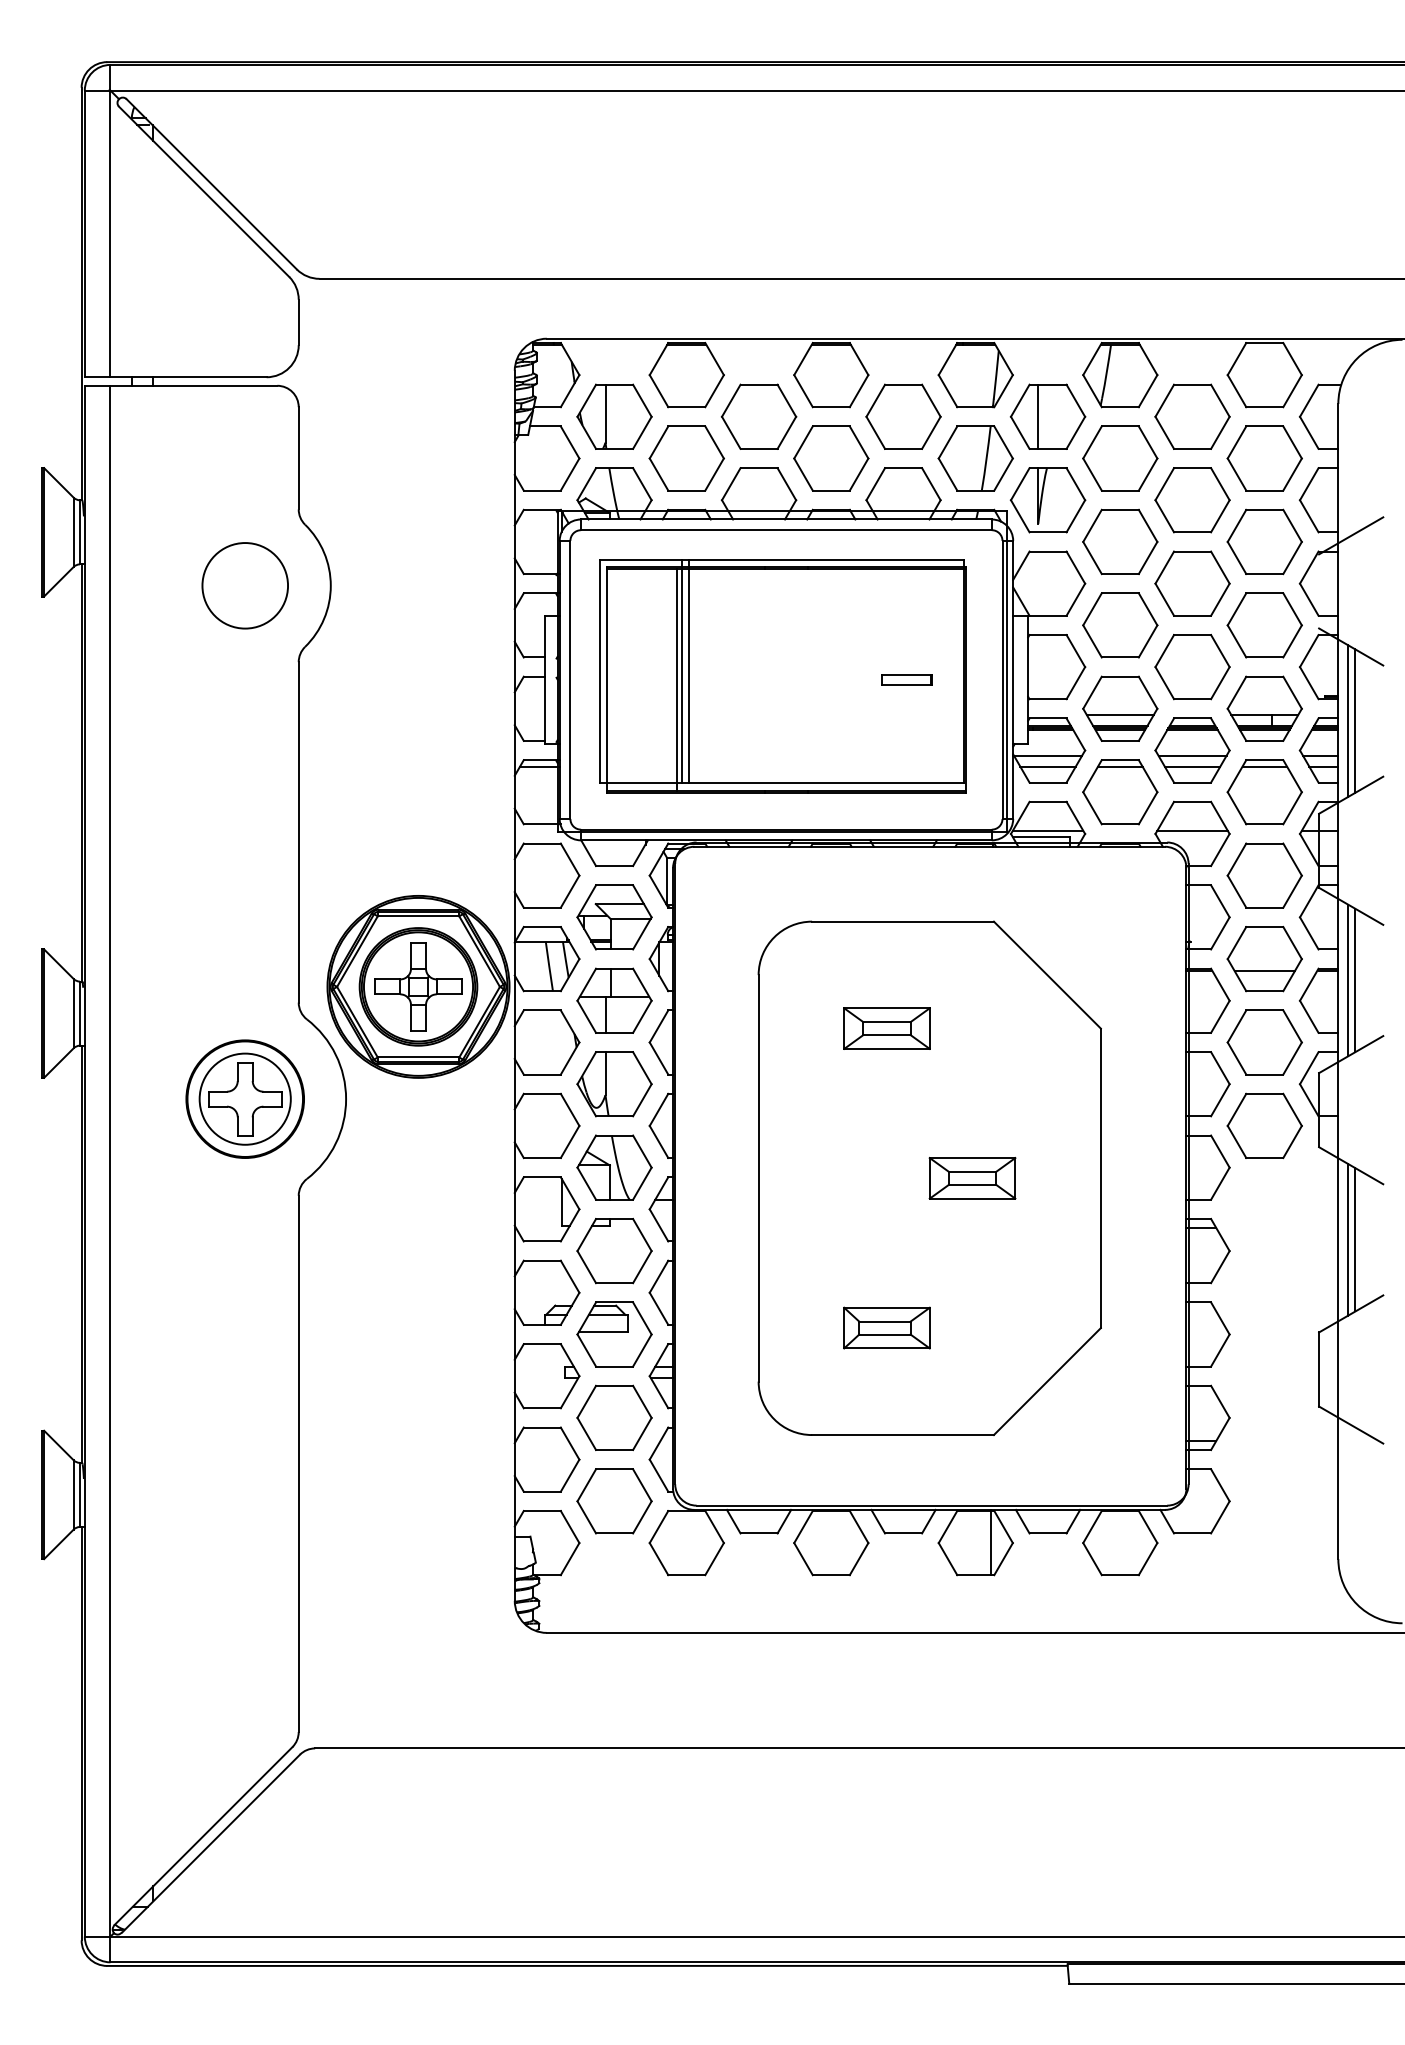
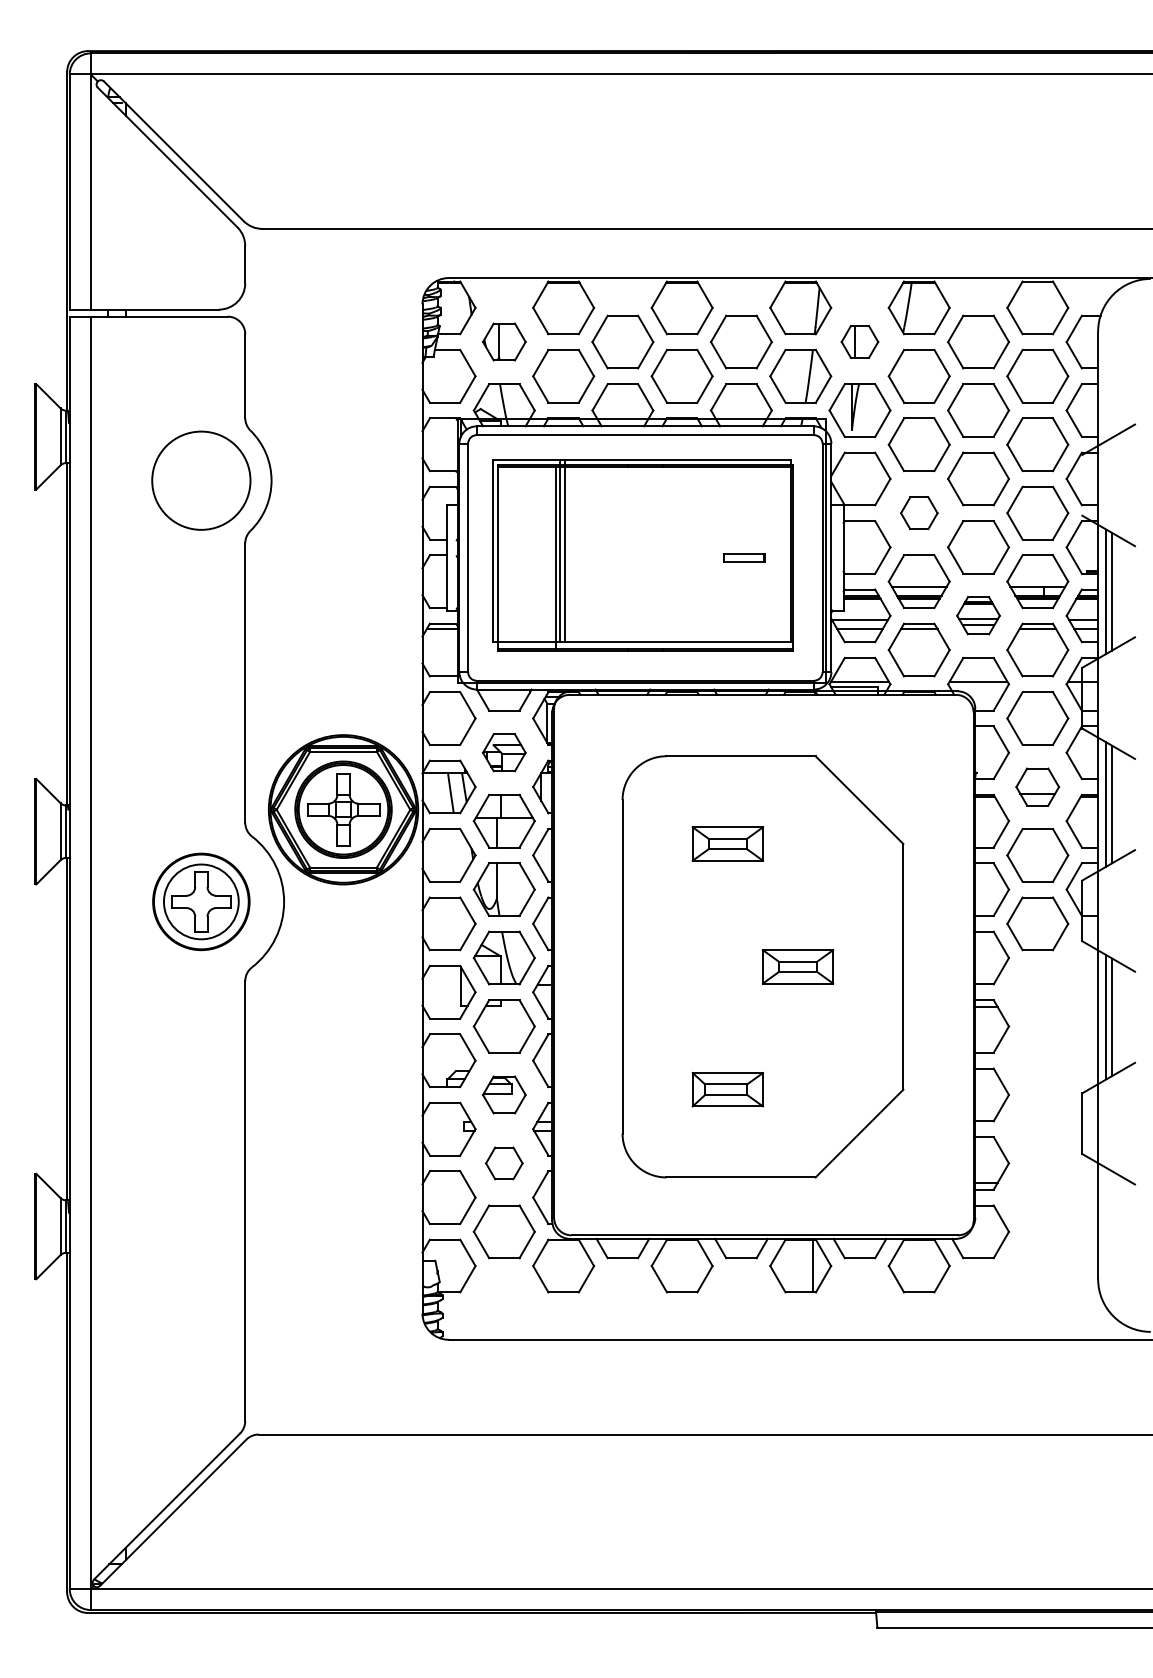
part: (614, 416) -> (504, 341), size x0.7
part: (1047, 416) -> (859, 341), size x0.6
circle: (245, 585) -> (201, 480), size x1.4
part: (1120, 625) -> (919, 513), size x0.6
part: (1192, 750) -> (978, 615), size x0.7
part: (614, 917) -> (504, 752), size x0.7
part: (1264, 959) -> (1037, 787), size x0.7
part: (614, 1334) -> (504, 1094), size x0.7
part: (614, 1417) -> (504, 1163), size x0.6

